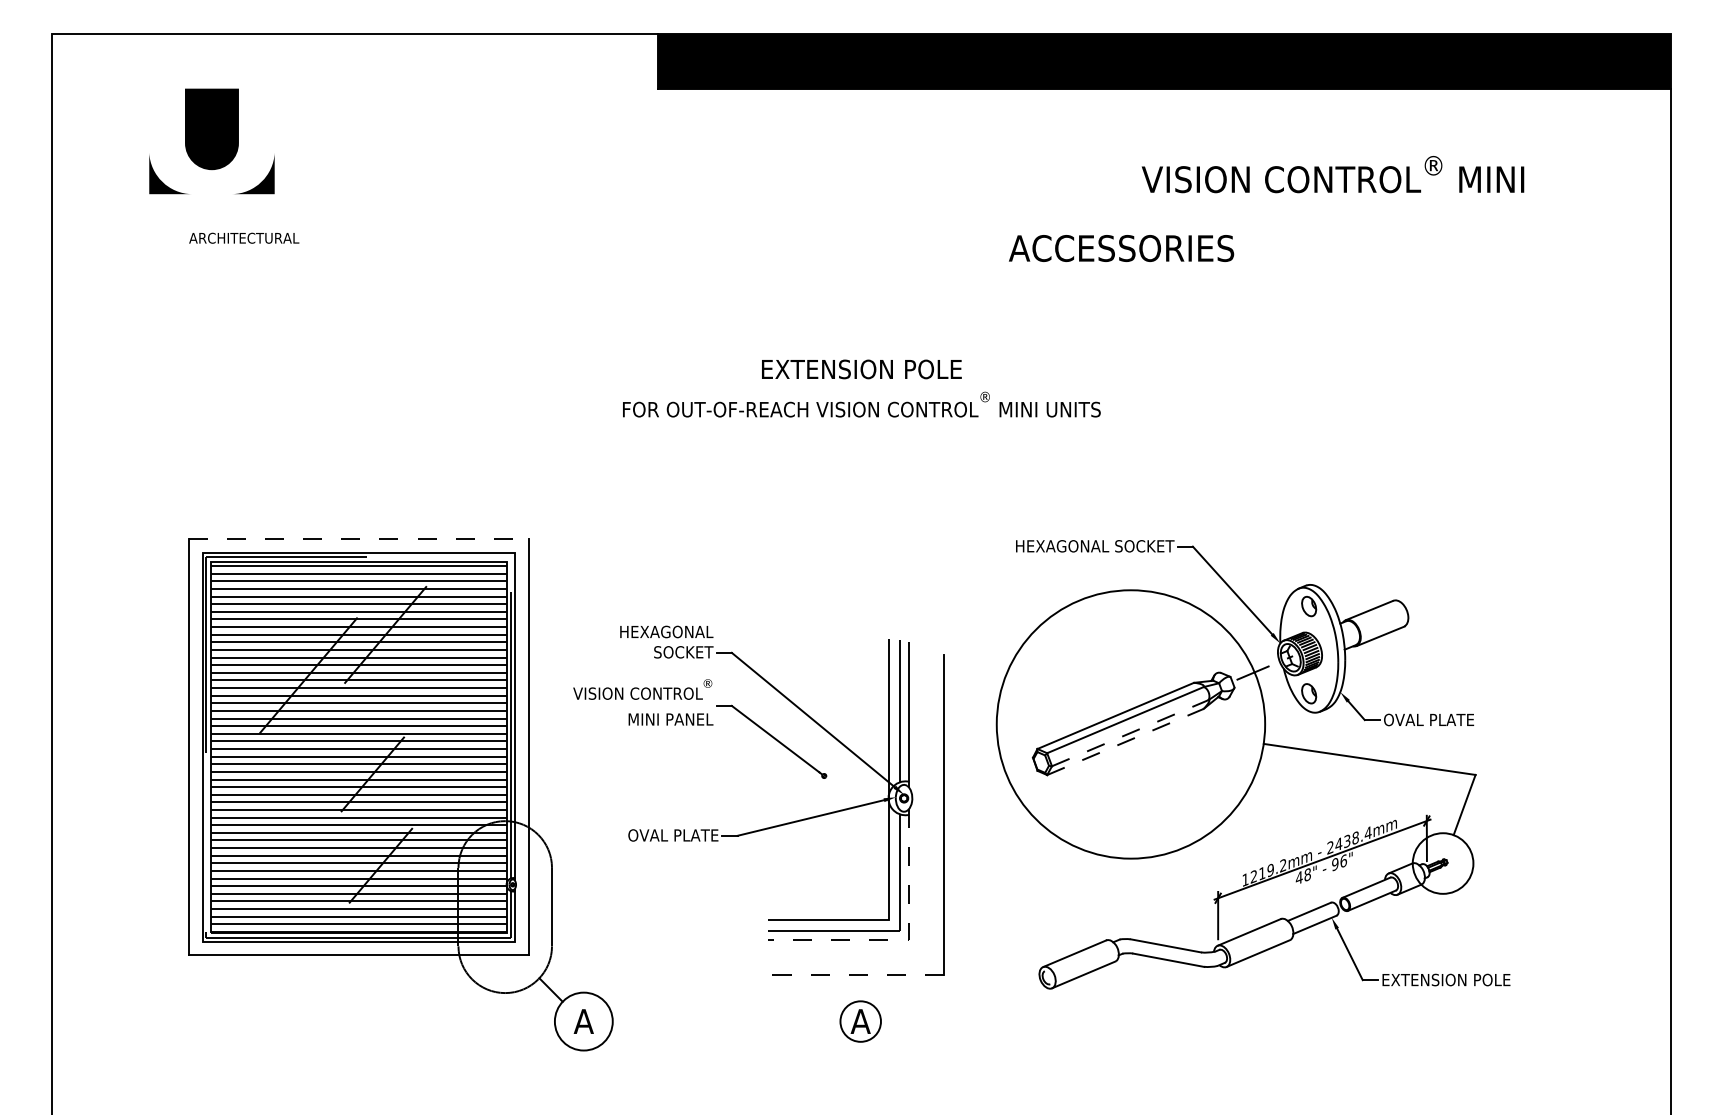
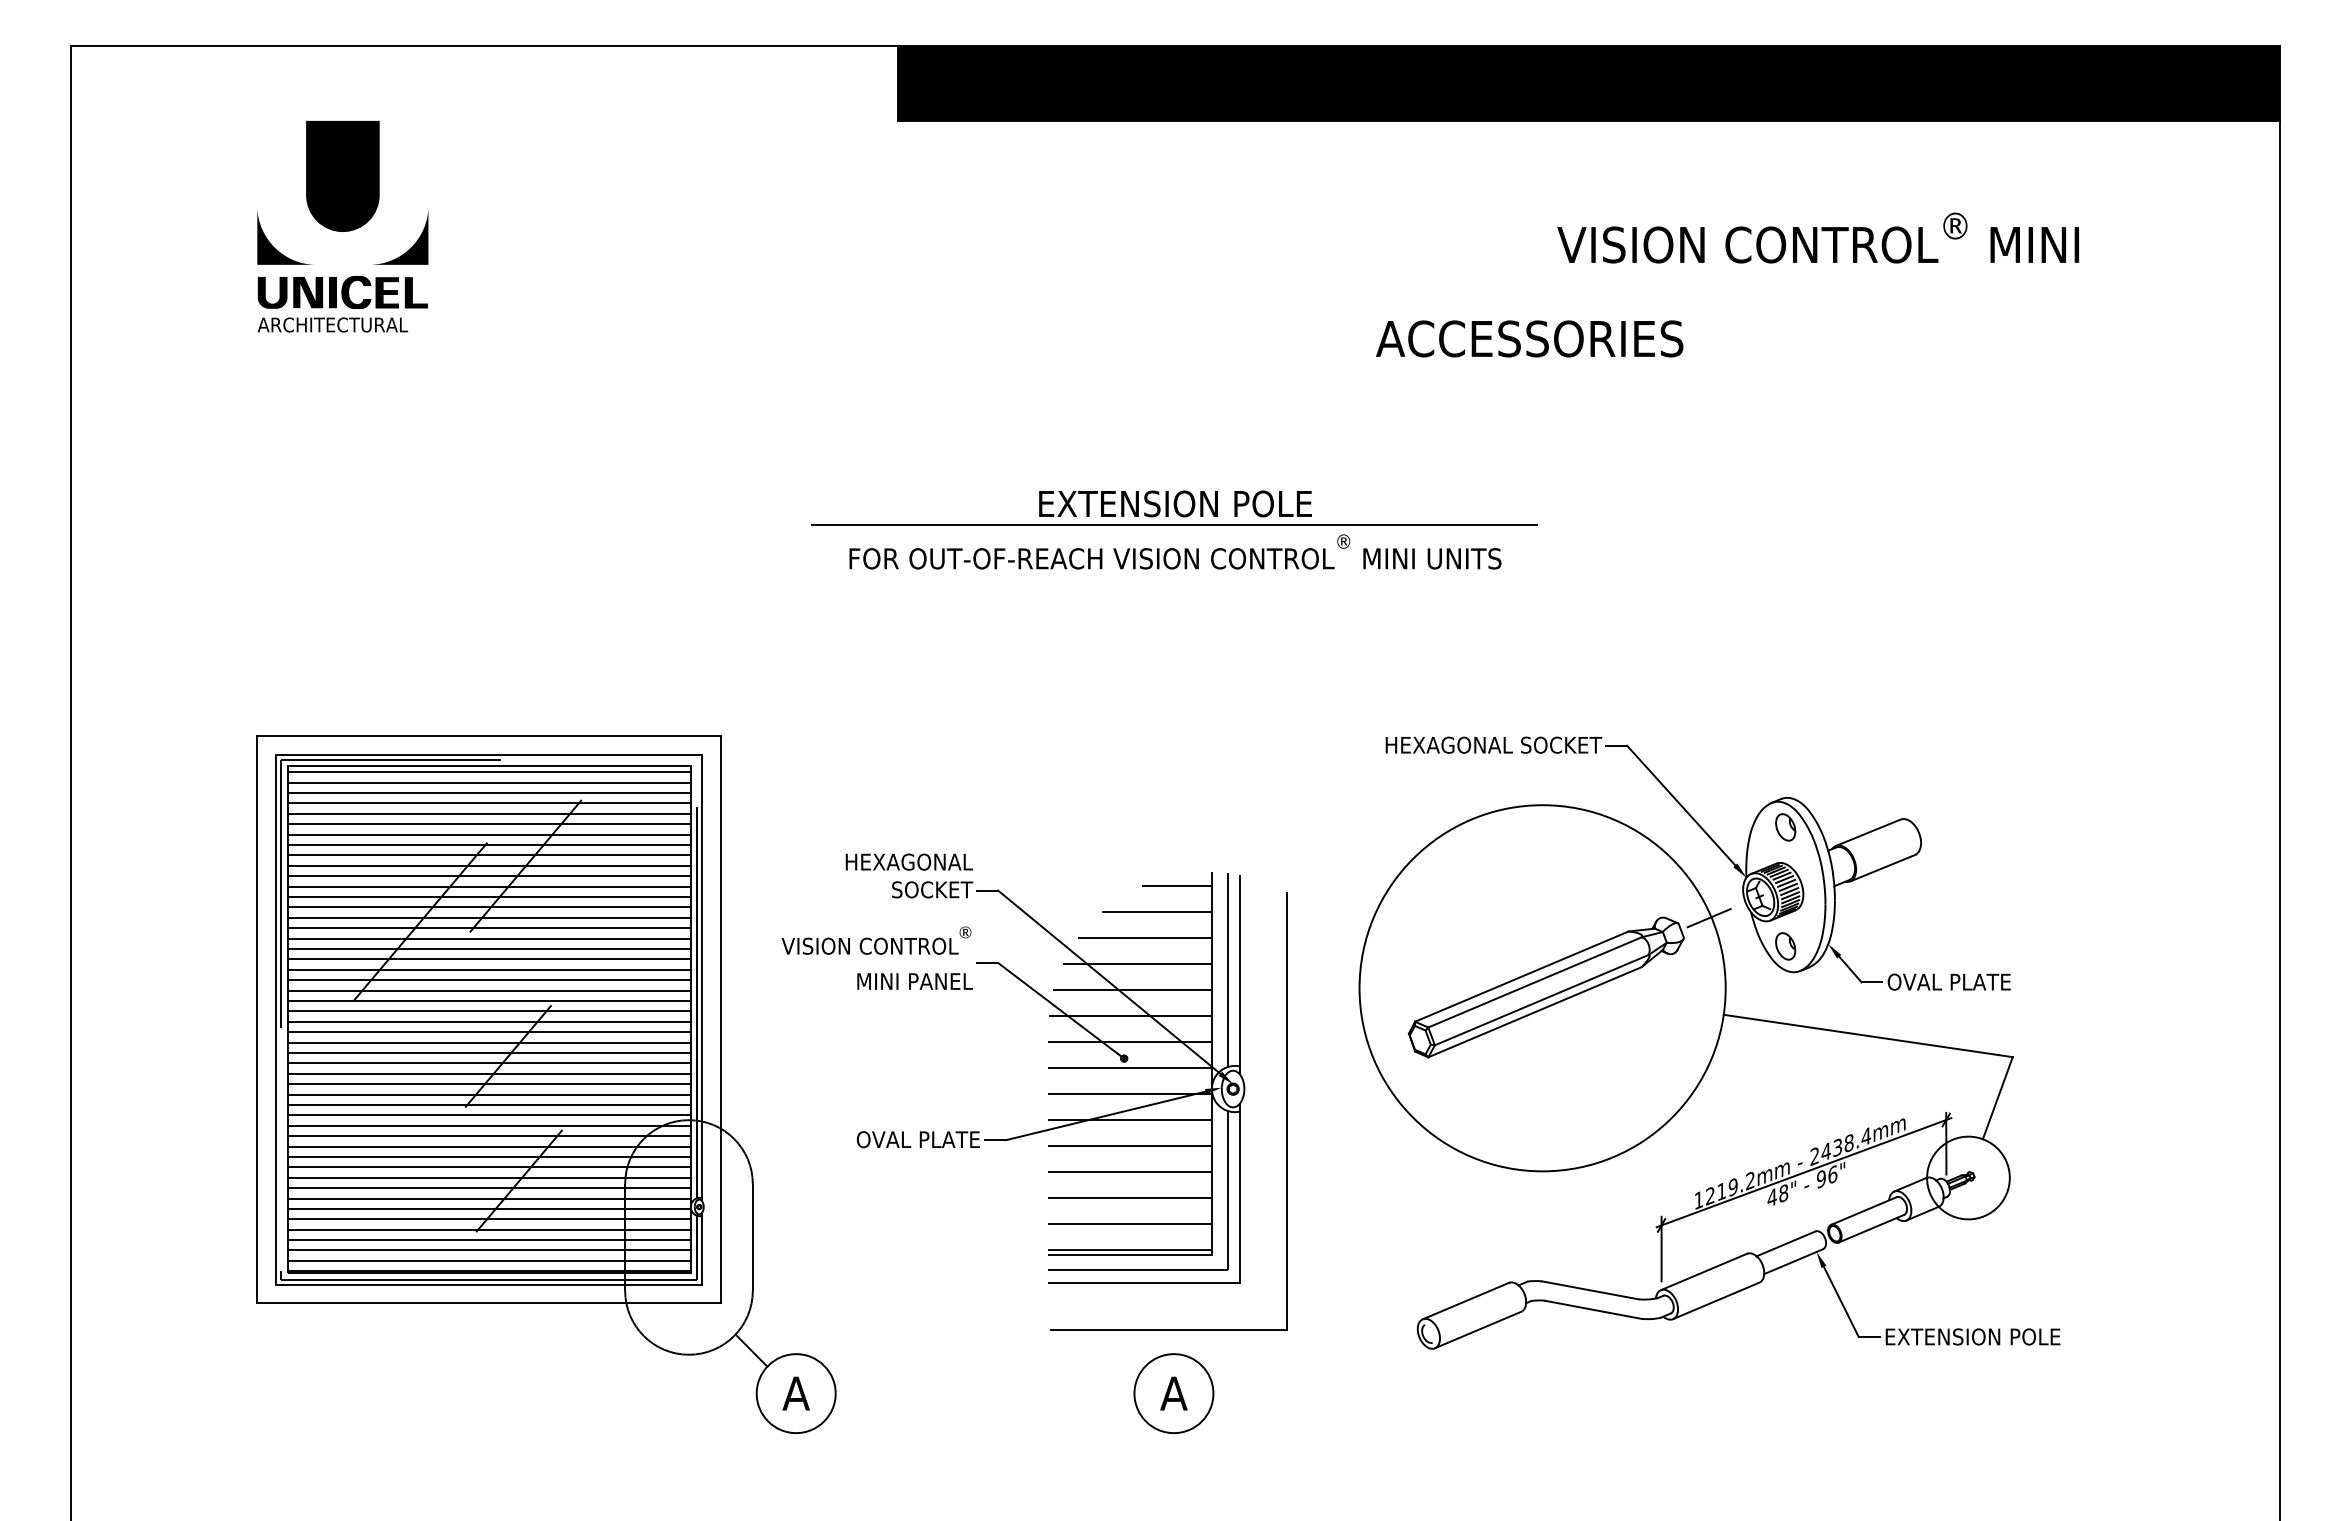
part: (211, 141) -> (342, 192), moved
part: (251, 214) -> (342, 292), added
line: (861, 385) -> (1174, 525), added
line: (359, 539) -> (489, 735), dashed -> solid
line: (1130, 733) -> (1541, 1000), dashed -> solid
line: (1125, 742) -> (1534, 1012), dashed -> solid
hatch: (828, 782) -> (1129, 1067), added
line: (905, 940) -> (1234, 1282), dashed -> solid
line: (856, 975) -> (1168, 1330), dashed -> solid
circle: (860, 1021) -> (1173, 1393), size x1.43

